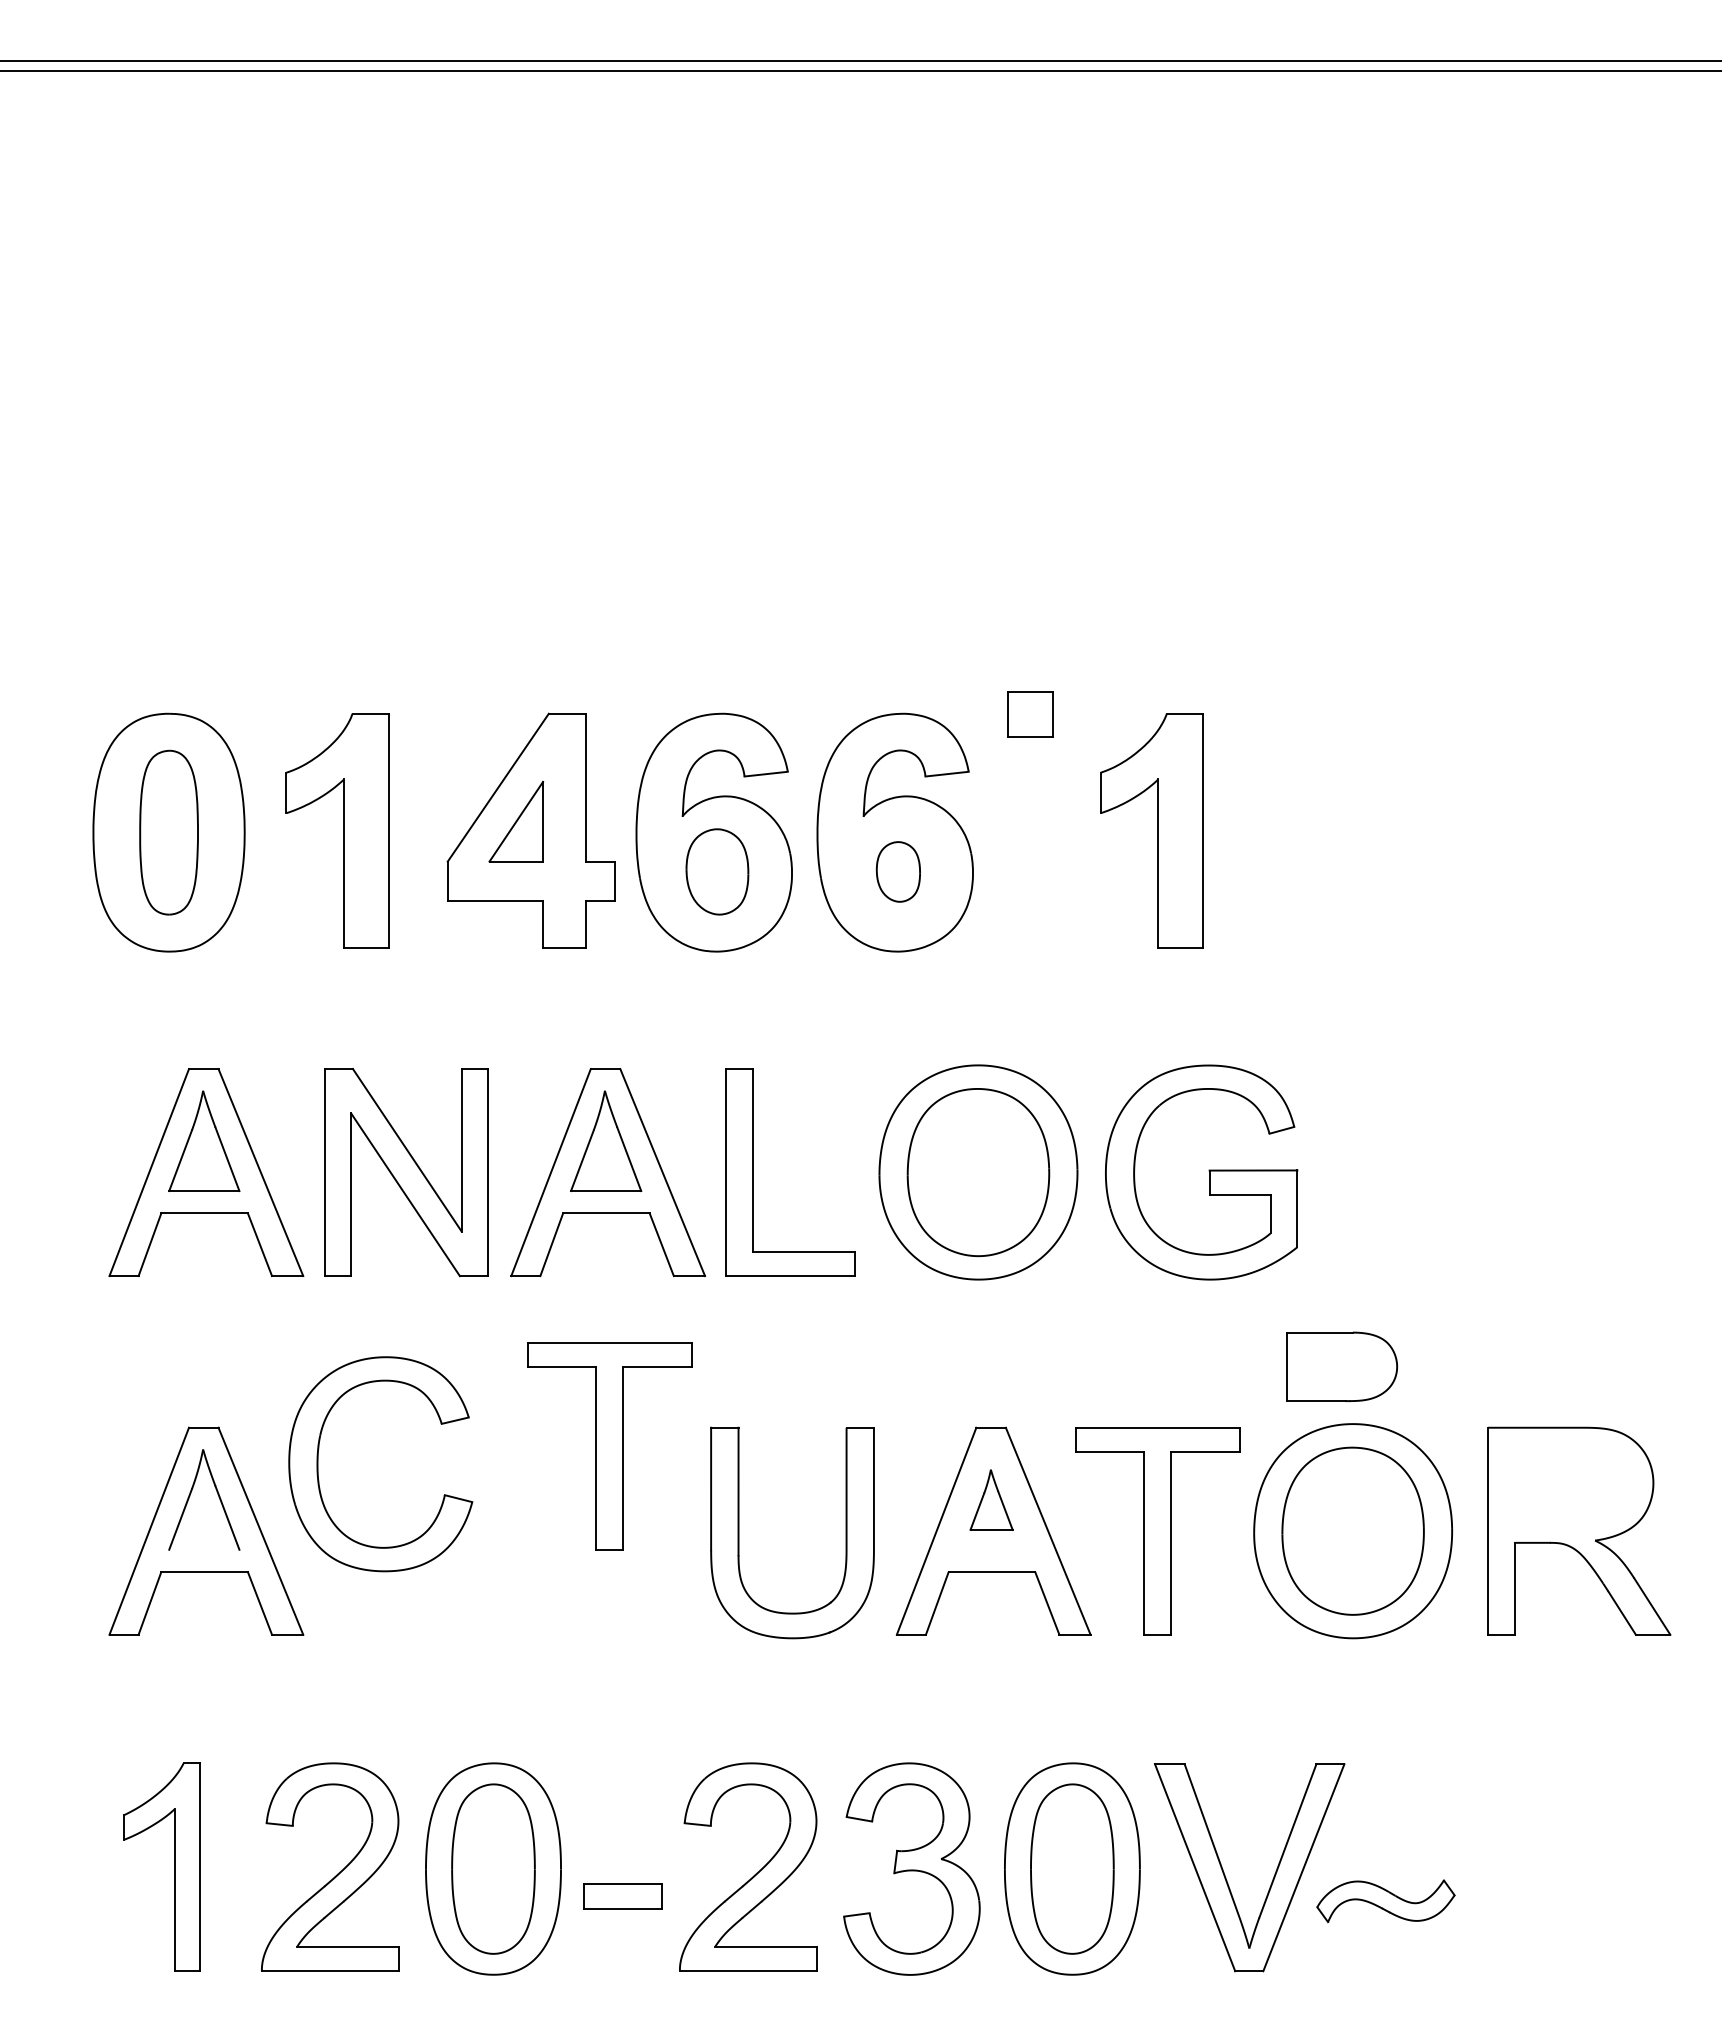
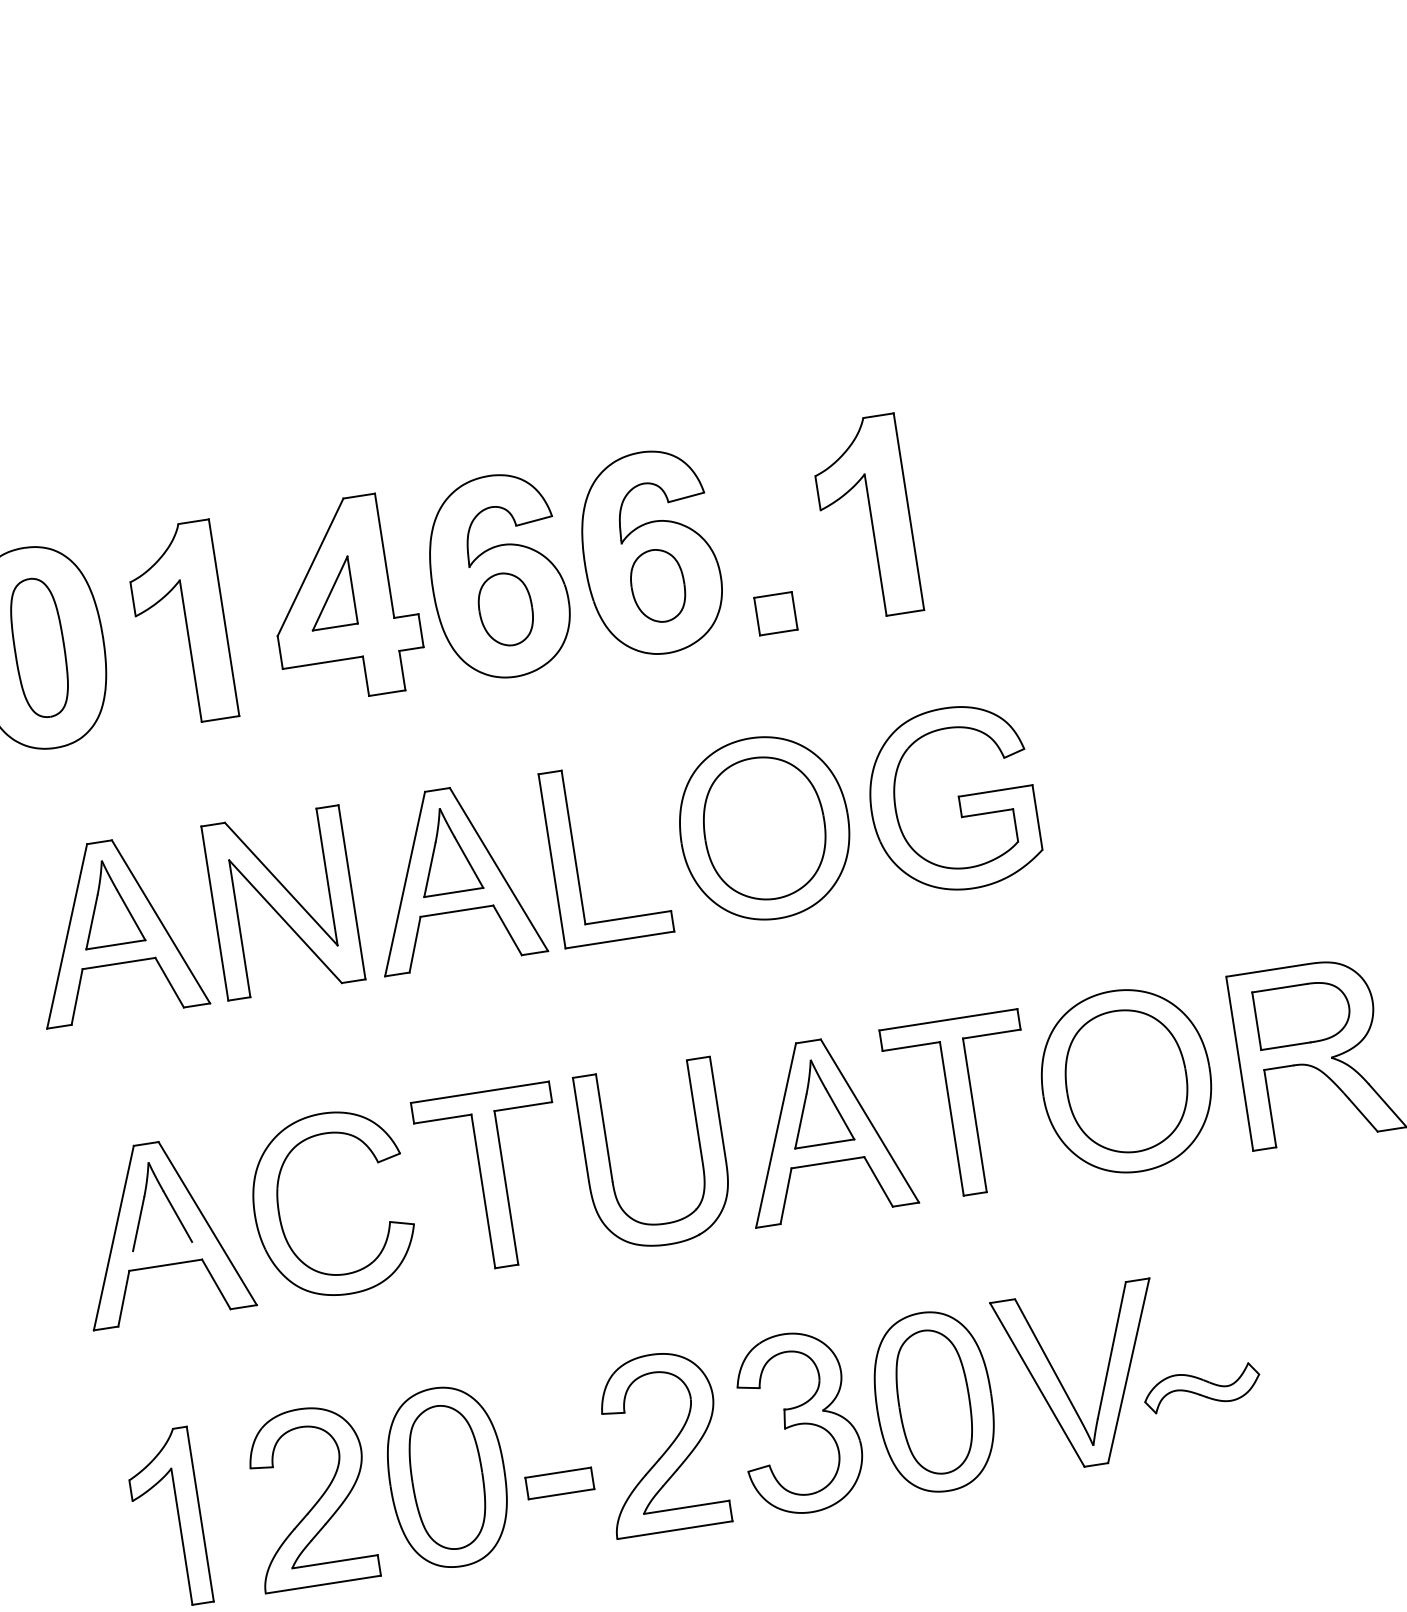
part: (1030, 714) -> (776, 613), moved
part: (898, 871) -> (658, 585), size x1.43
part: (1342, 1366) -> (1303, 1013), moved
part: (609, 1446) -> (493, 1179), moved
part: (318, 1464) -> (279, 1212), moved
part: (991, 1499) -> (818, 1101), size x1.67

